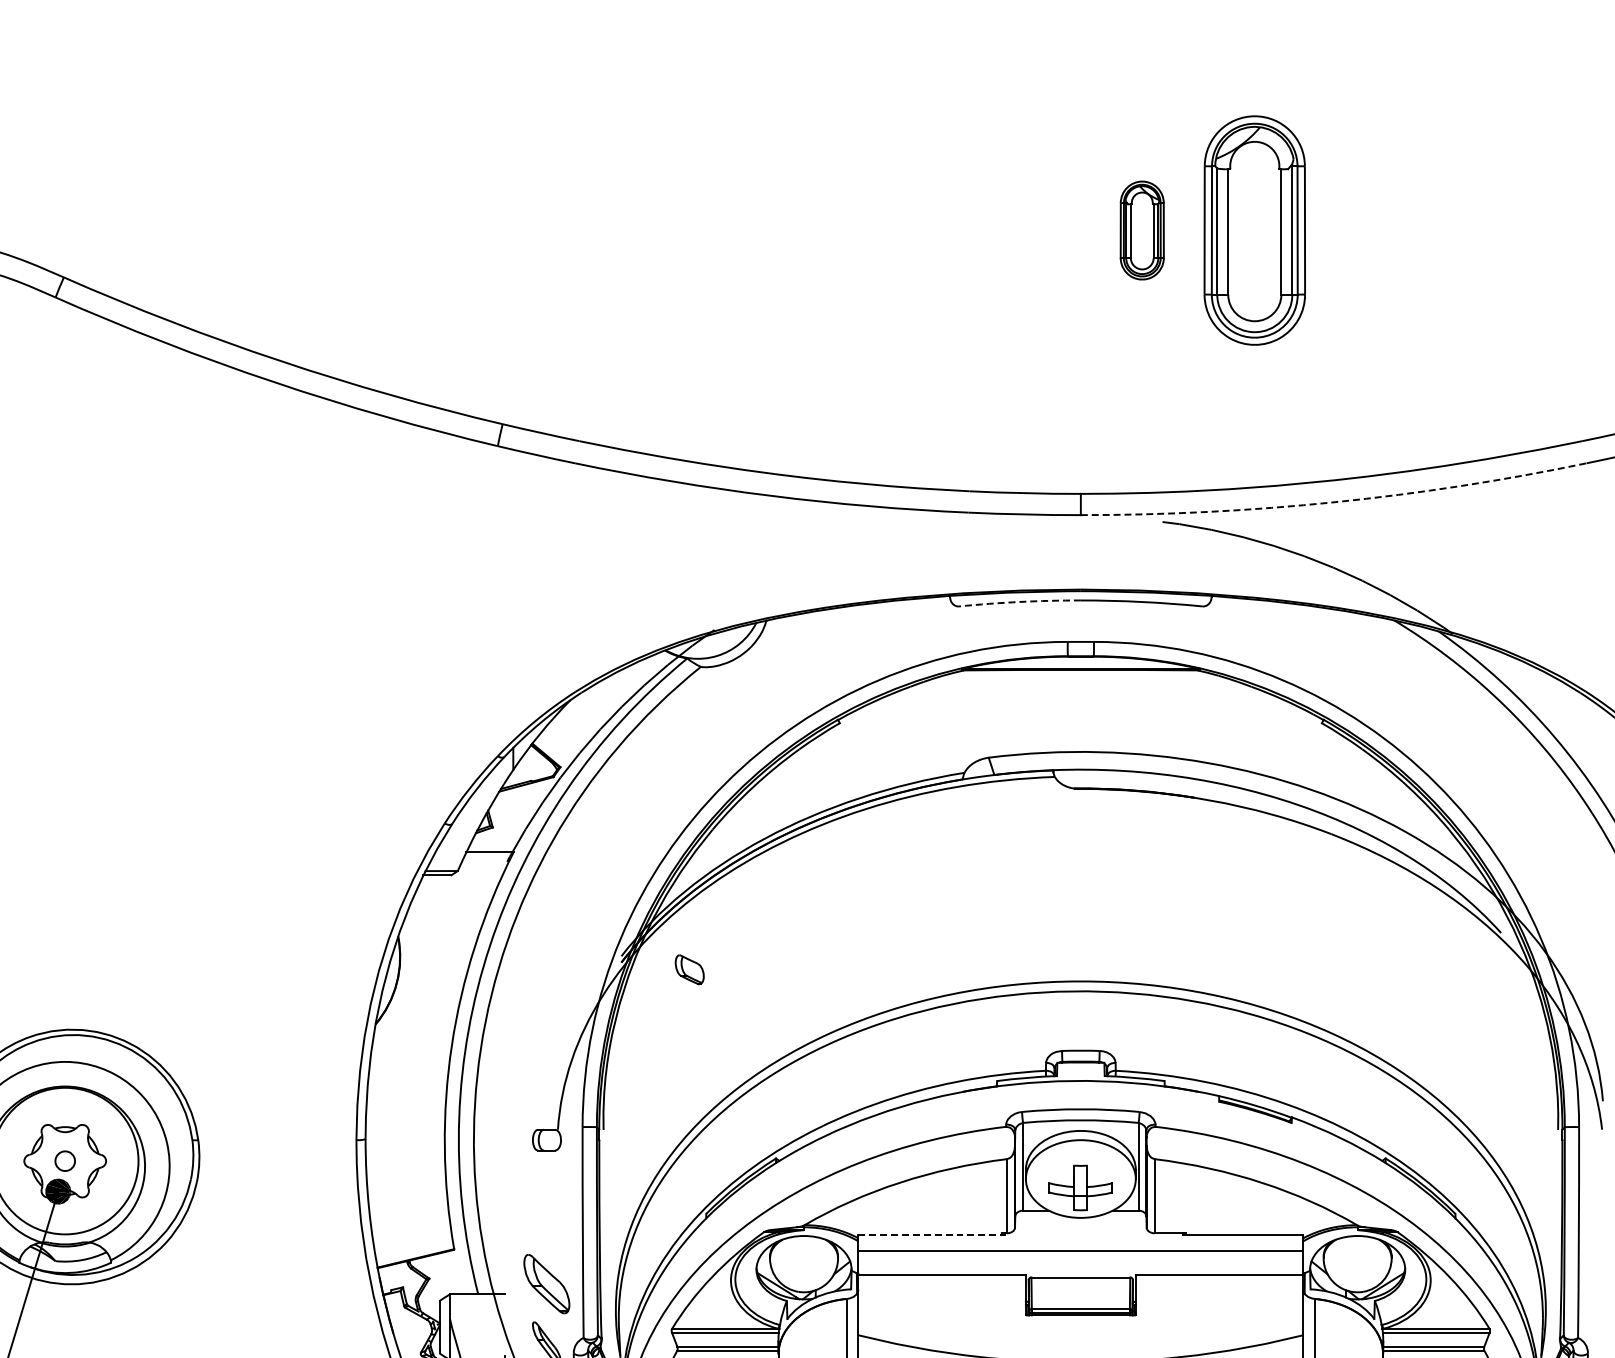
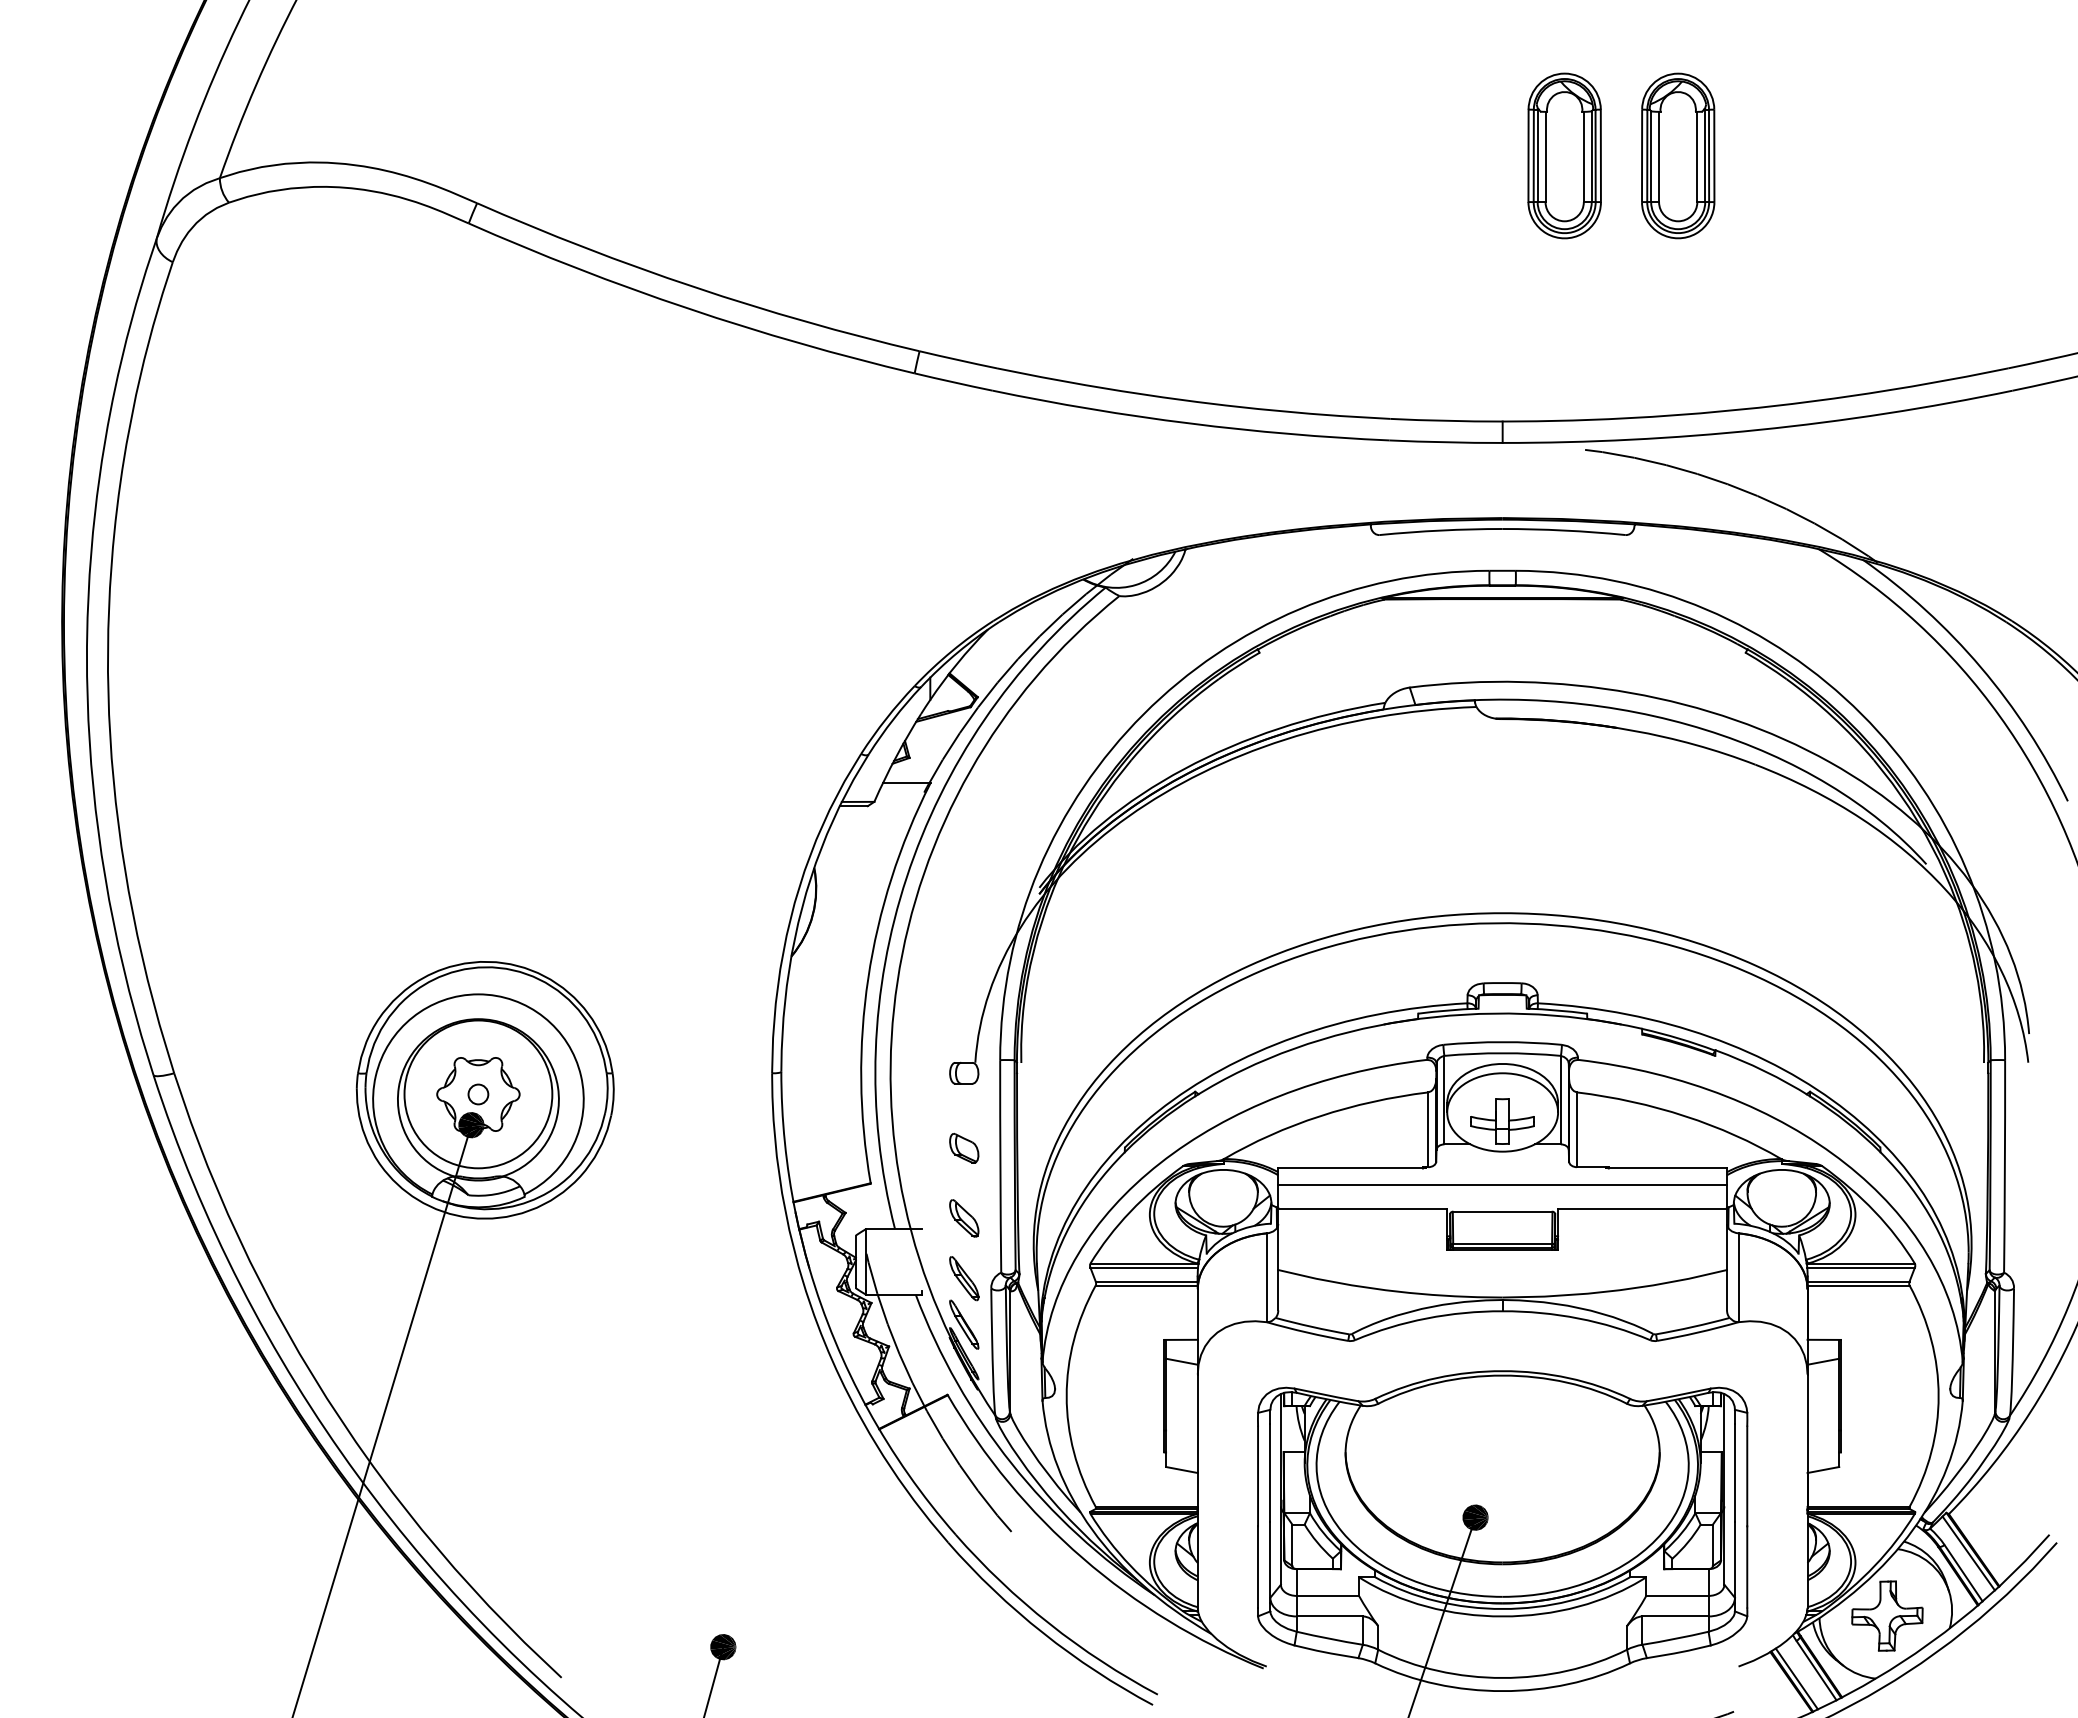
part: (1142, 230) -> (1564, 155), size x1.67
part: (1255, 230) -> (1678, 155), size x0.71
arc: (1334, 501) -> (1758, 429), dashed -> solid
arc: (1020, 601) -> (1441, 530), dashed -> solid
part: (690, 968) -> (964, 1147), moved
line: (931, 1234) -> (1352, 1168), dashed -> solid
part: (547, 1284) -> (964, 1218), size x0.62

